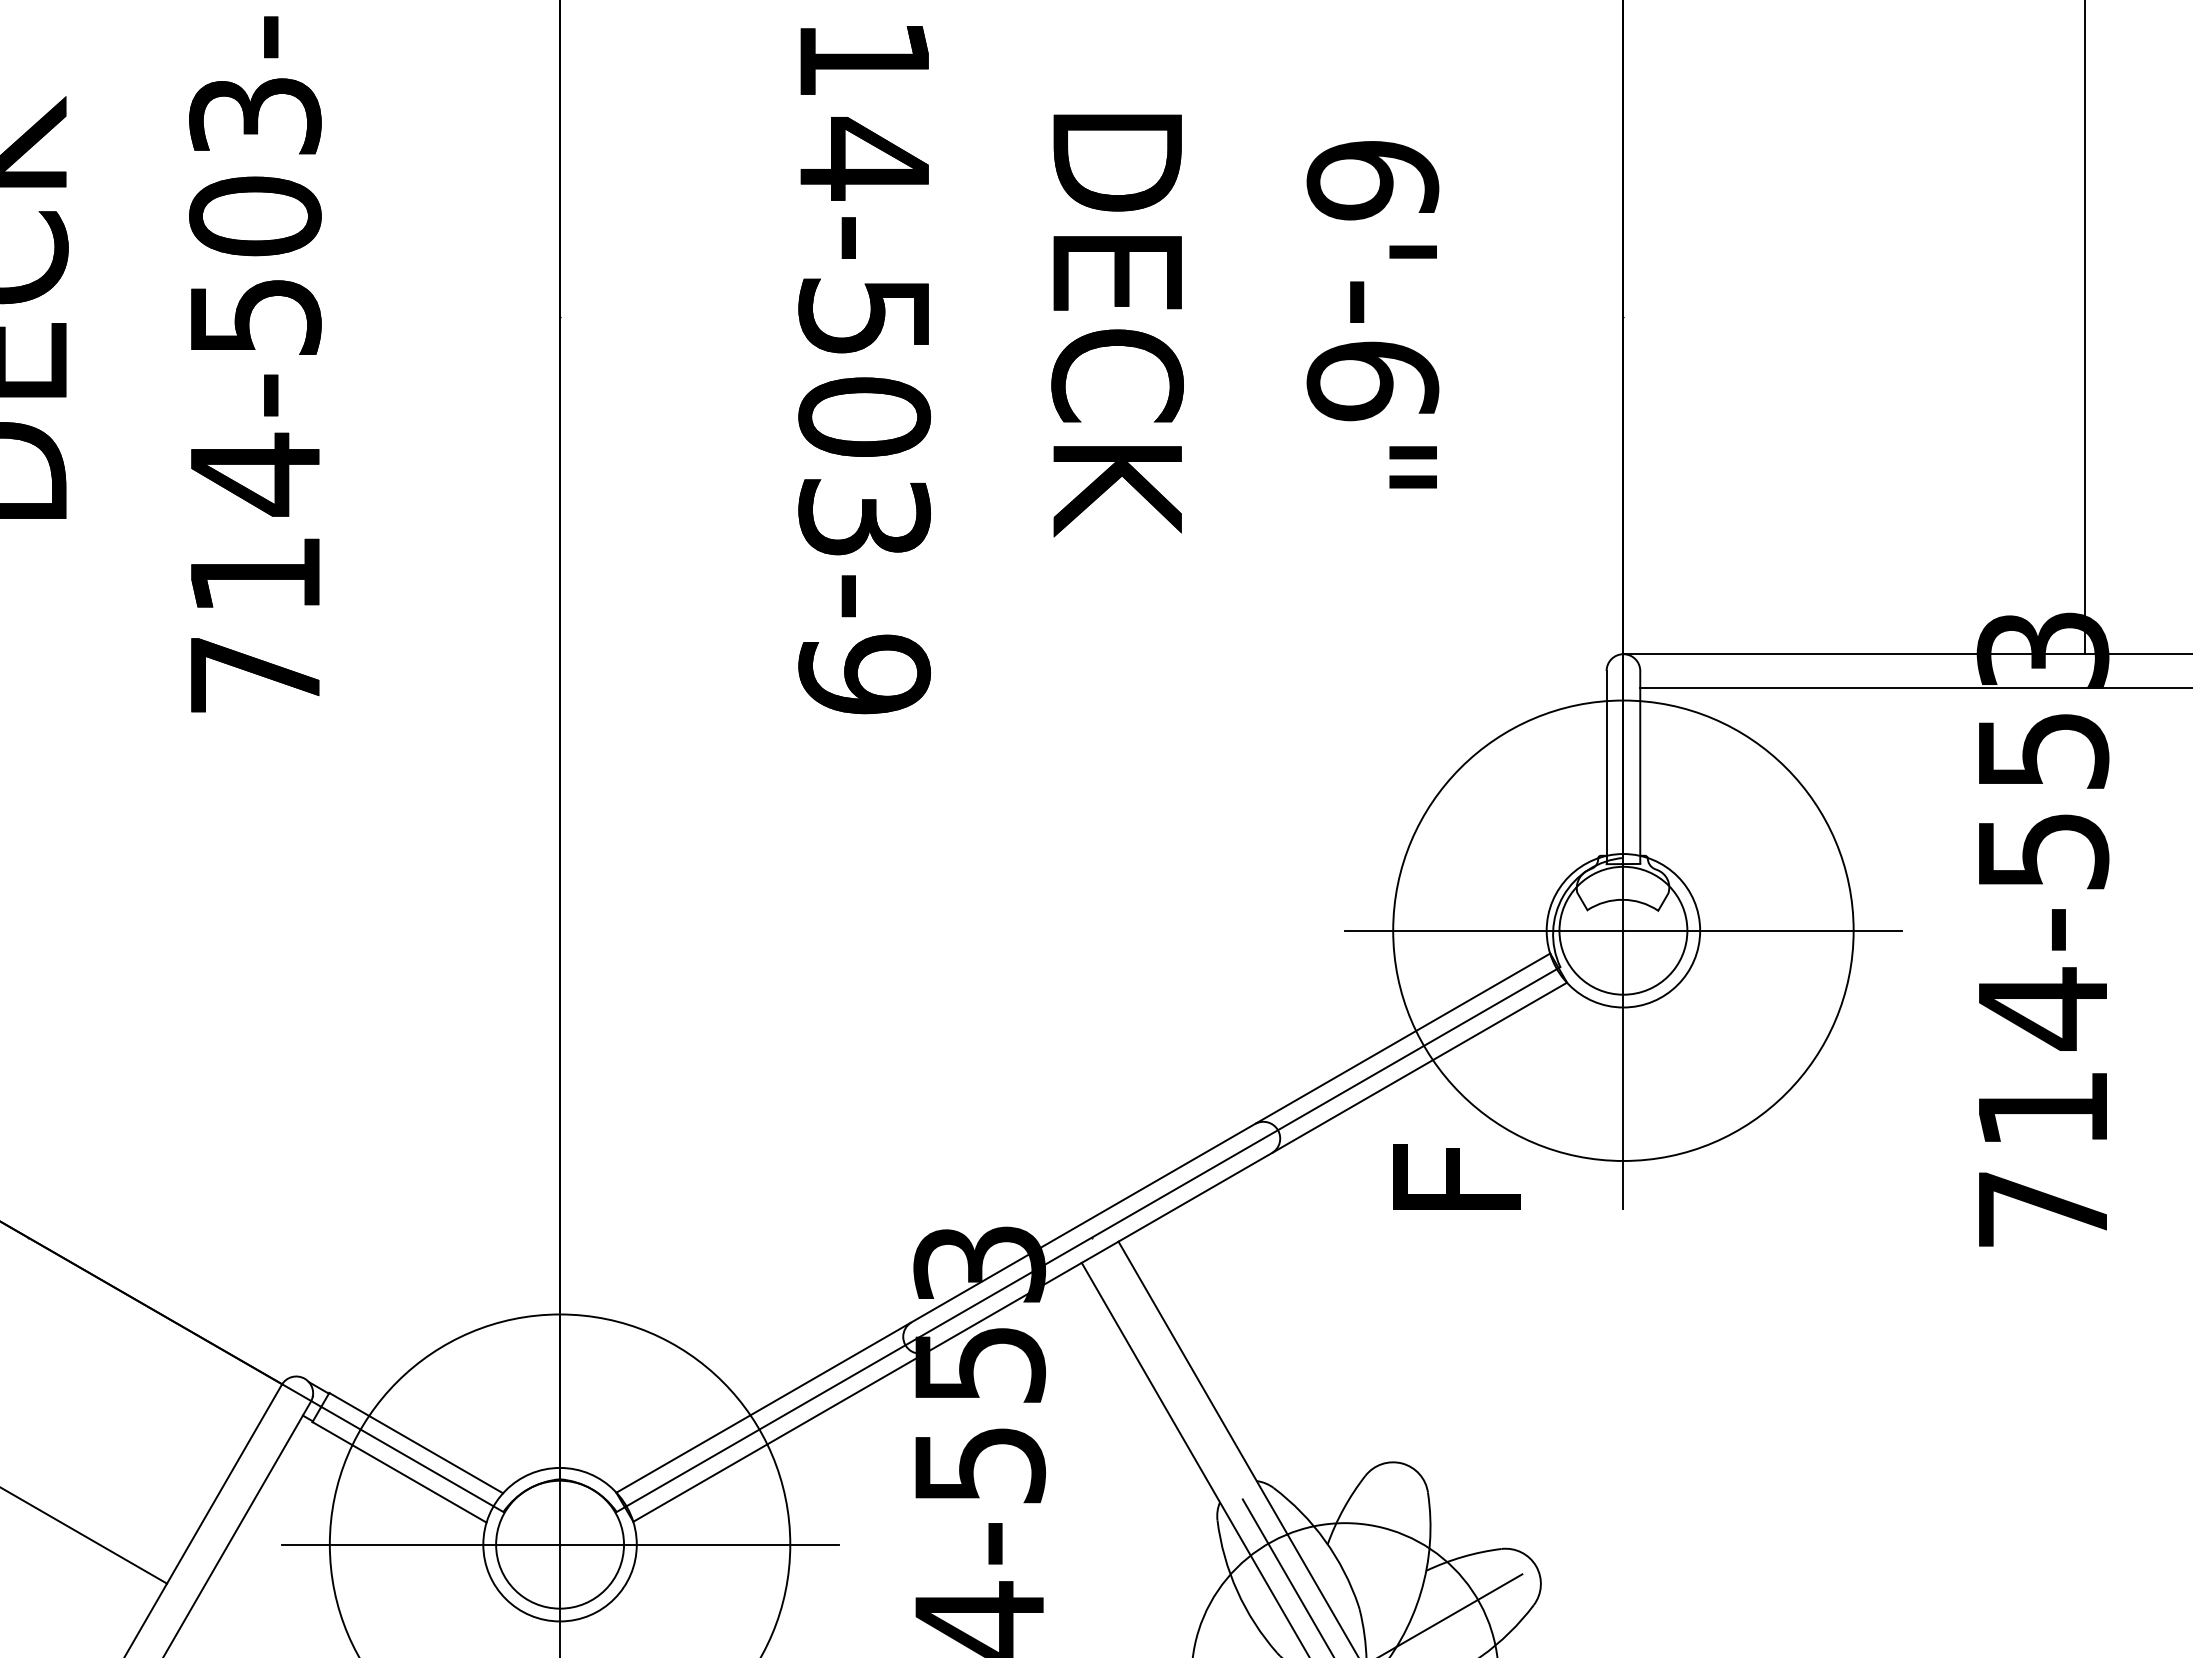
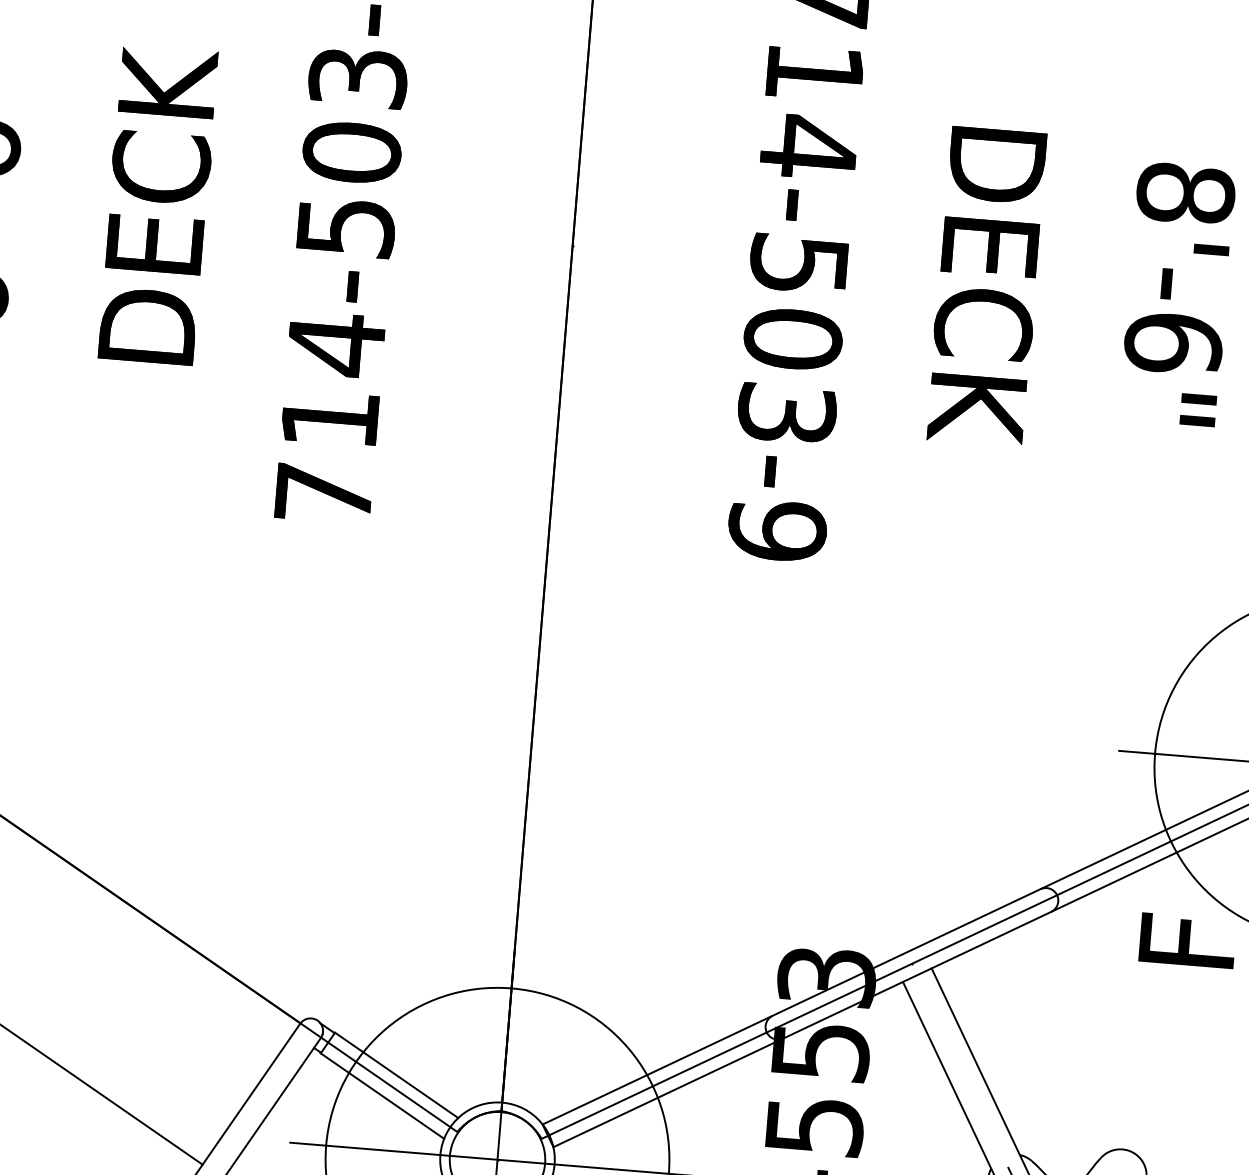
text: (1372, 180) -> (1185, 194), 6'-6" -> 8'-6"

